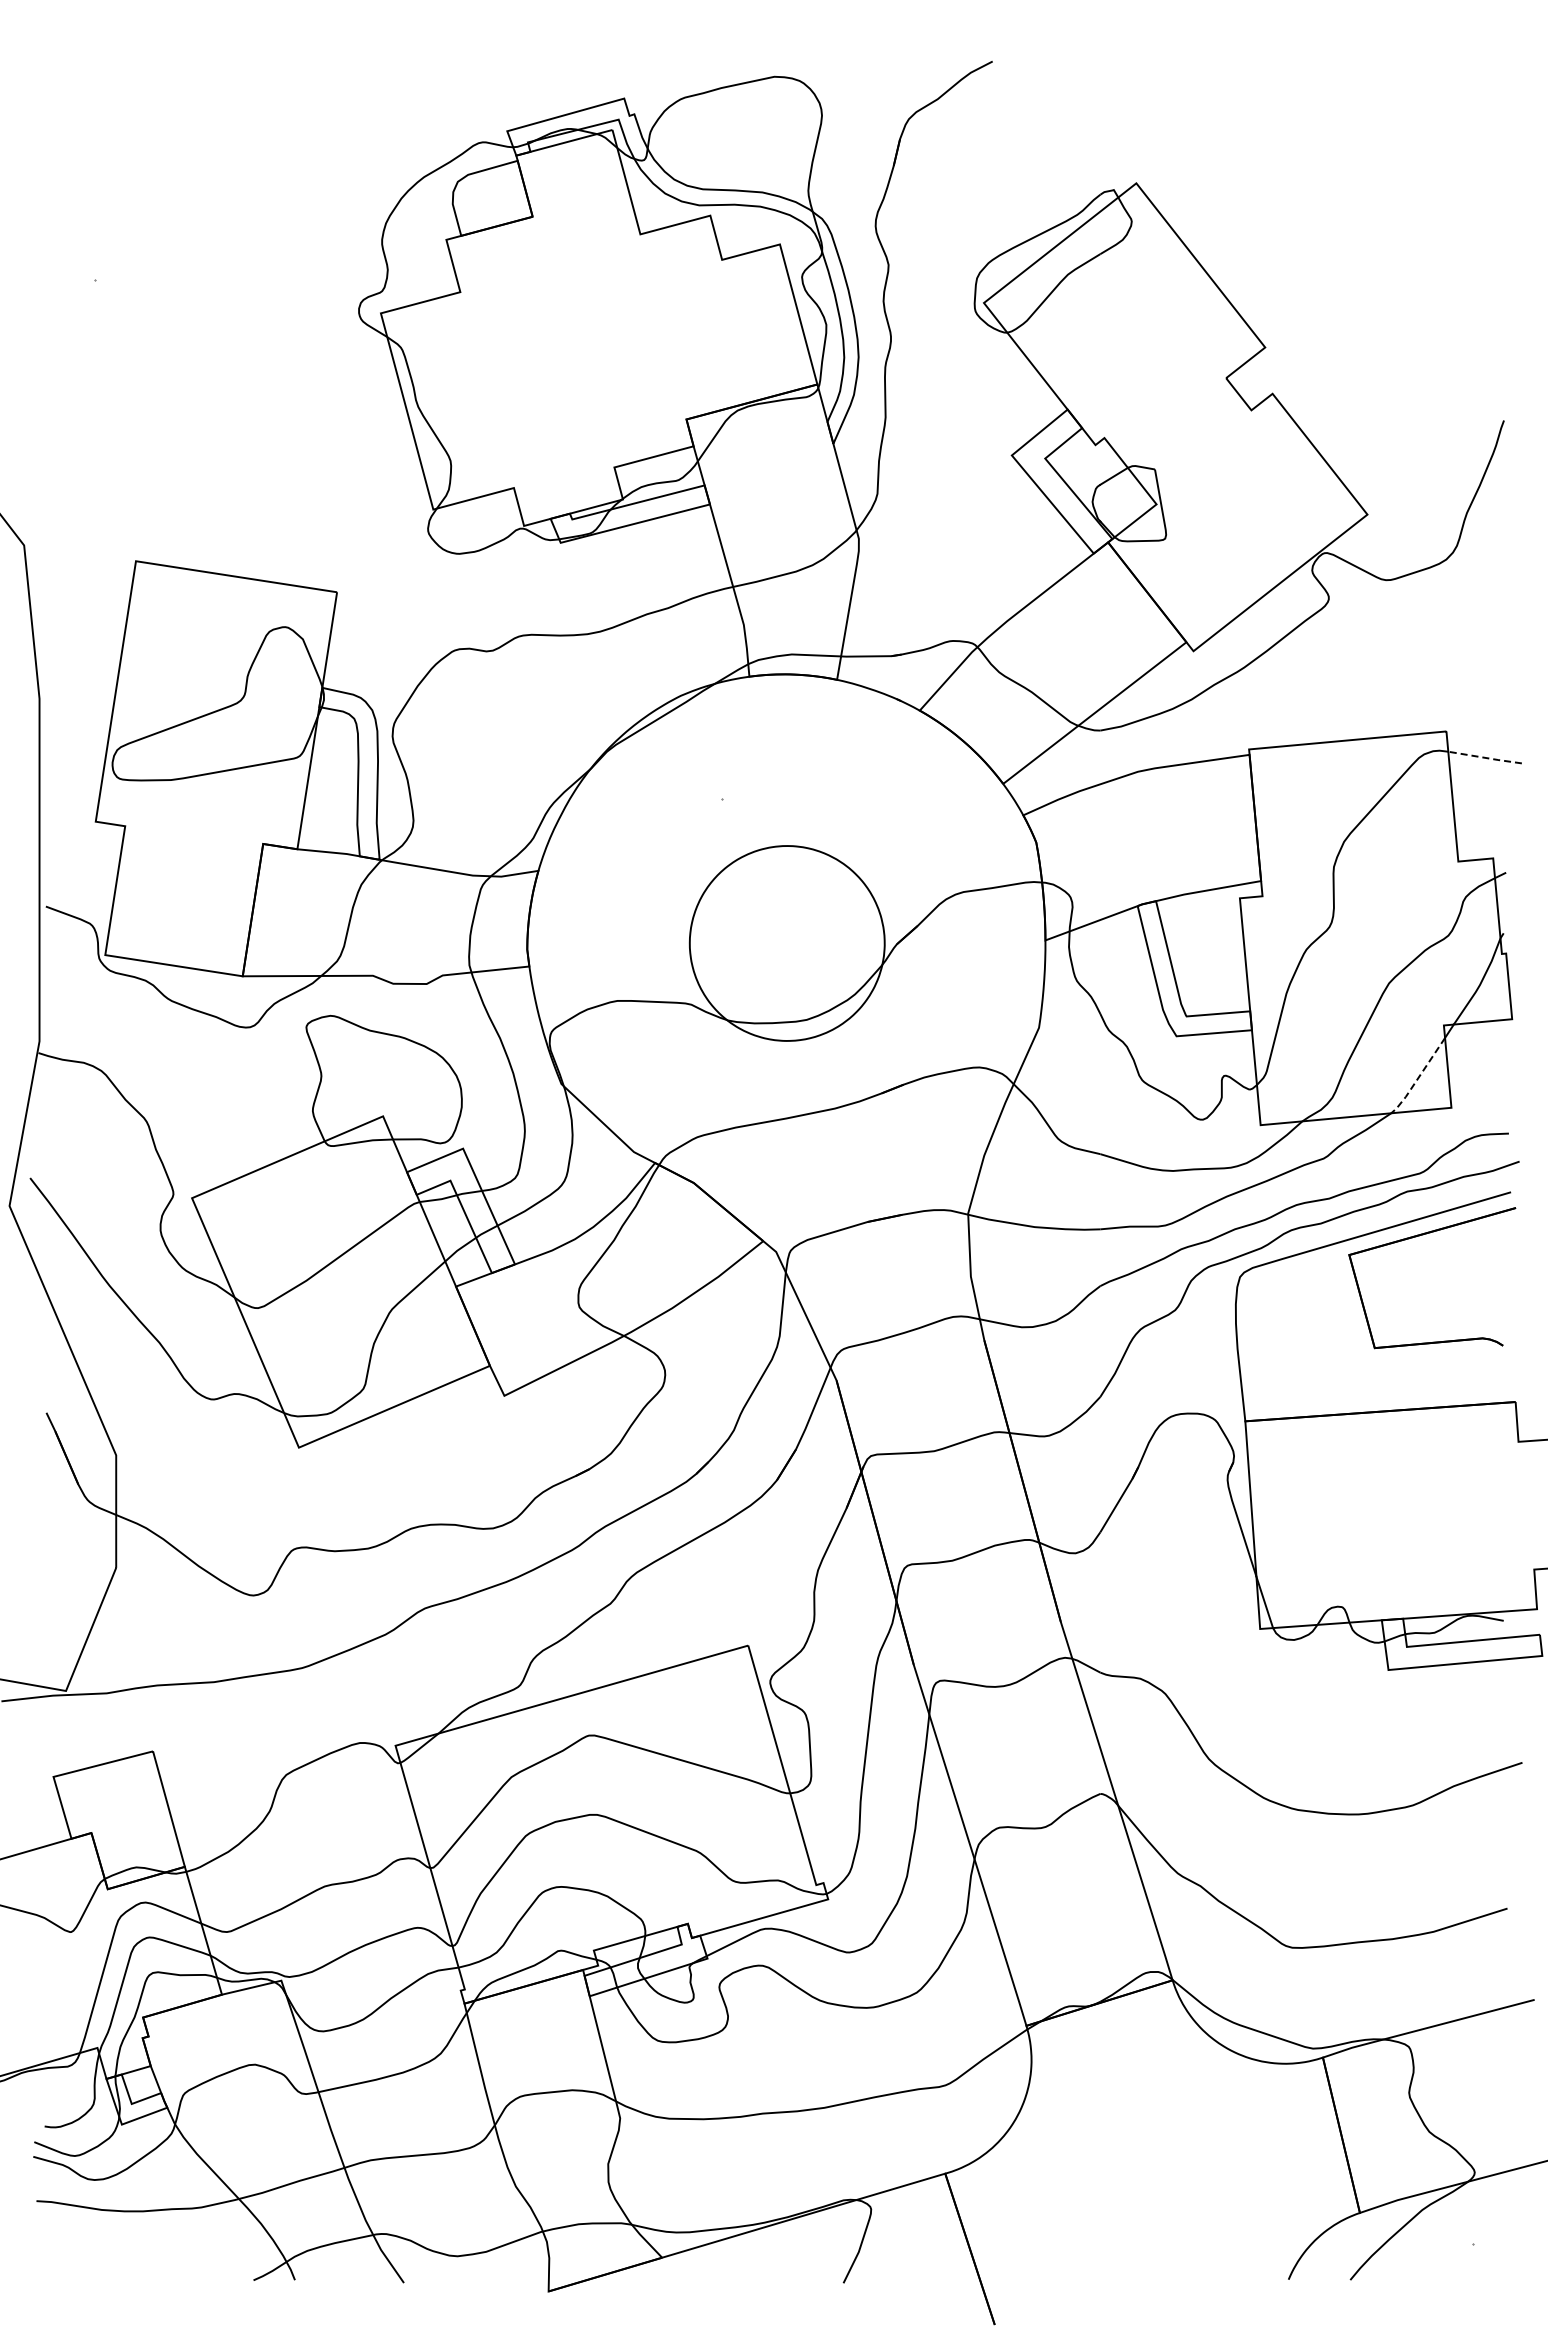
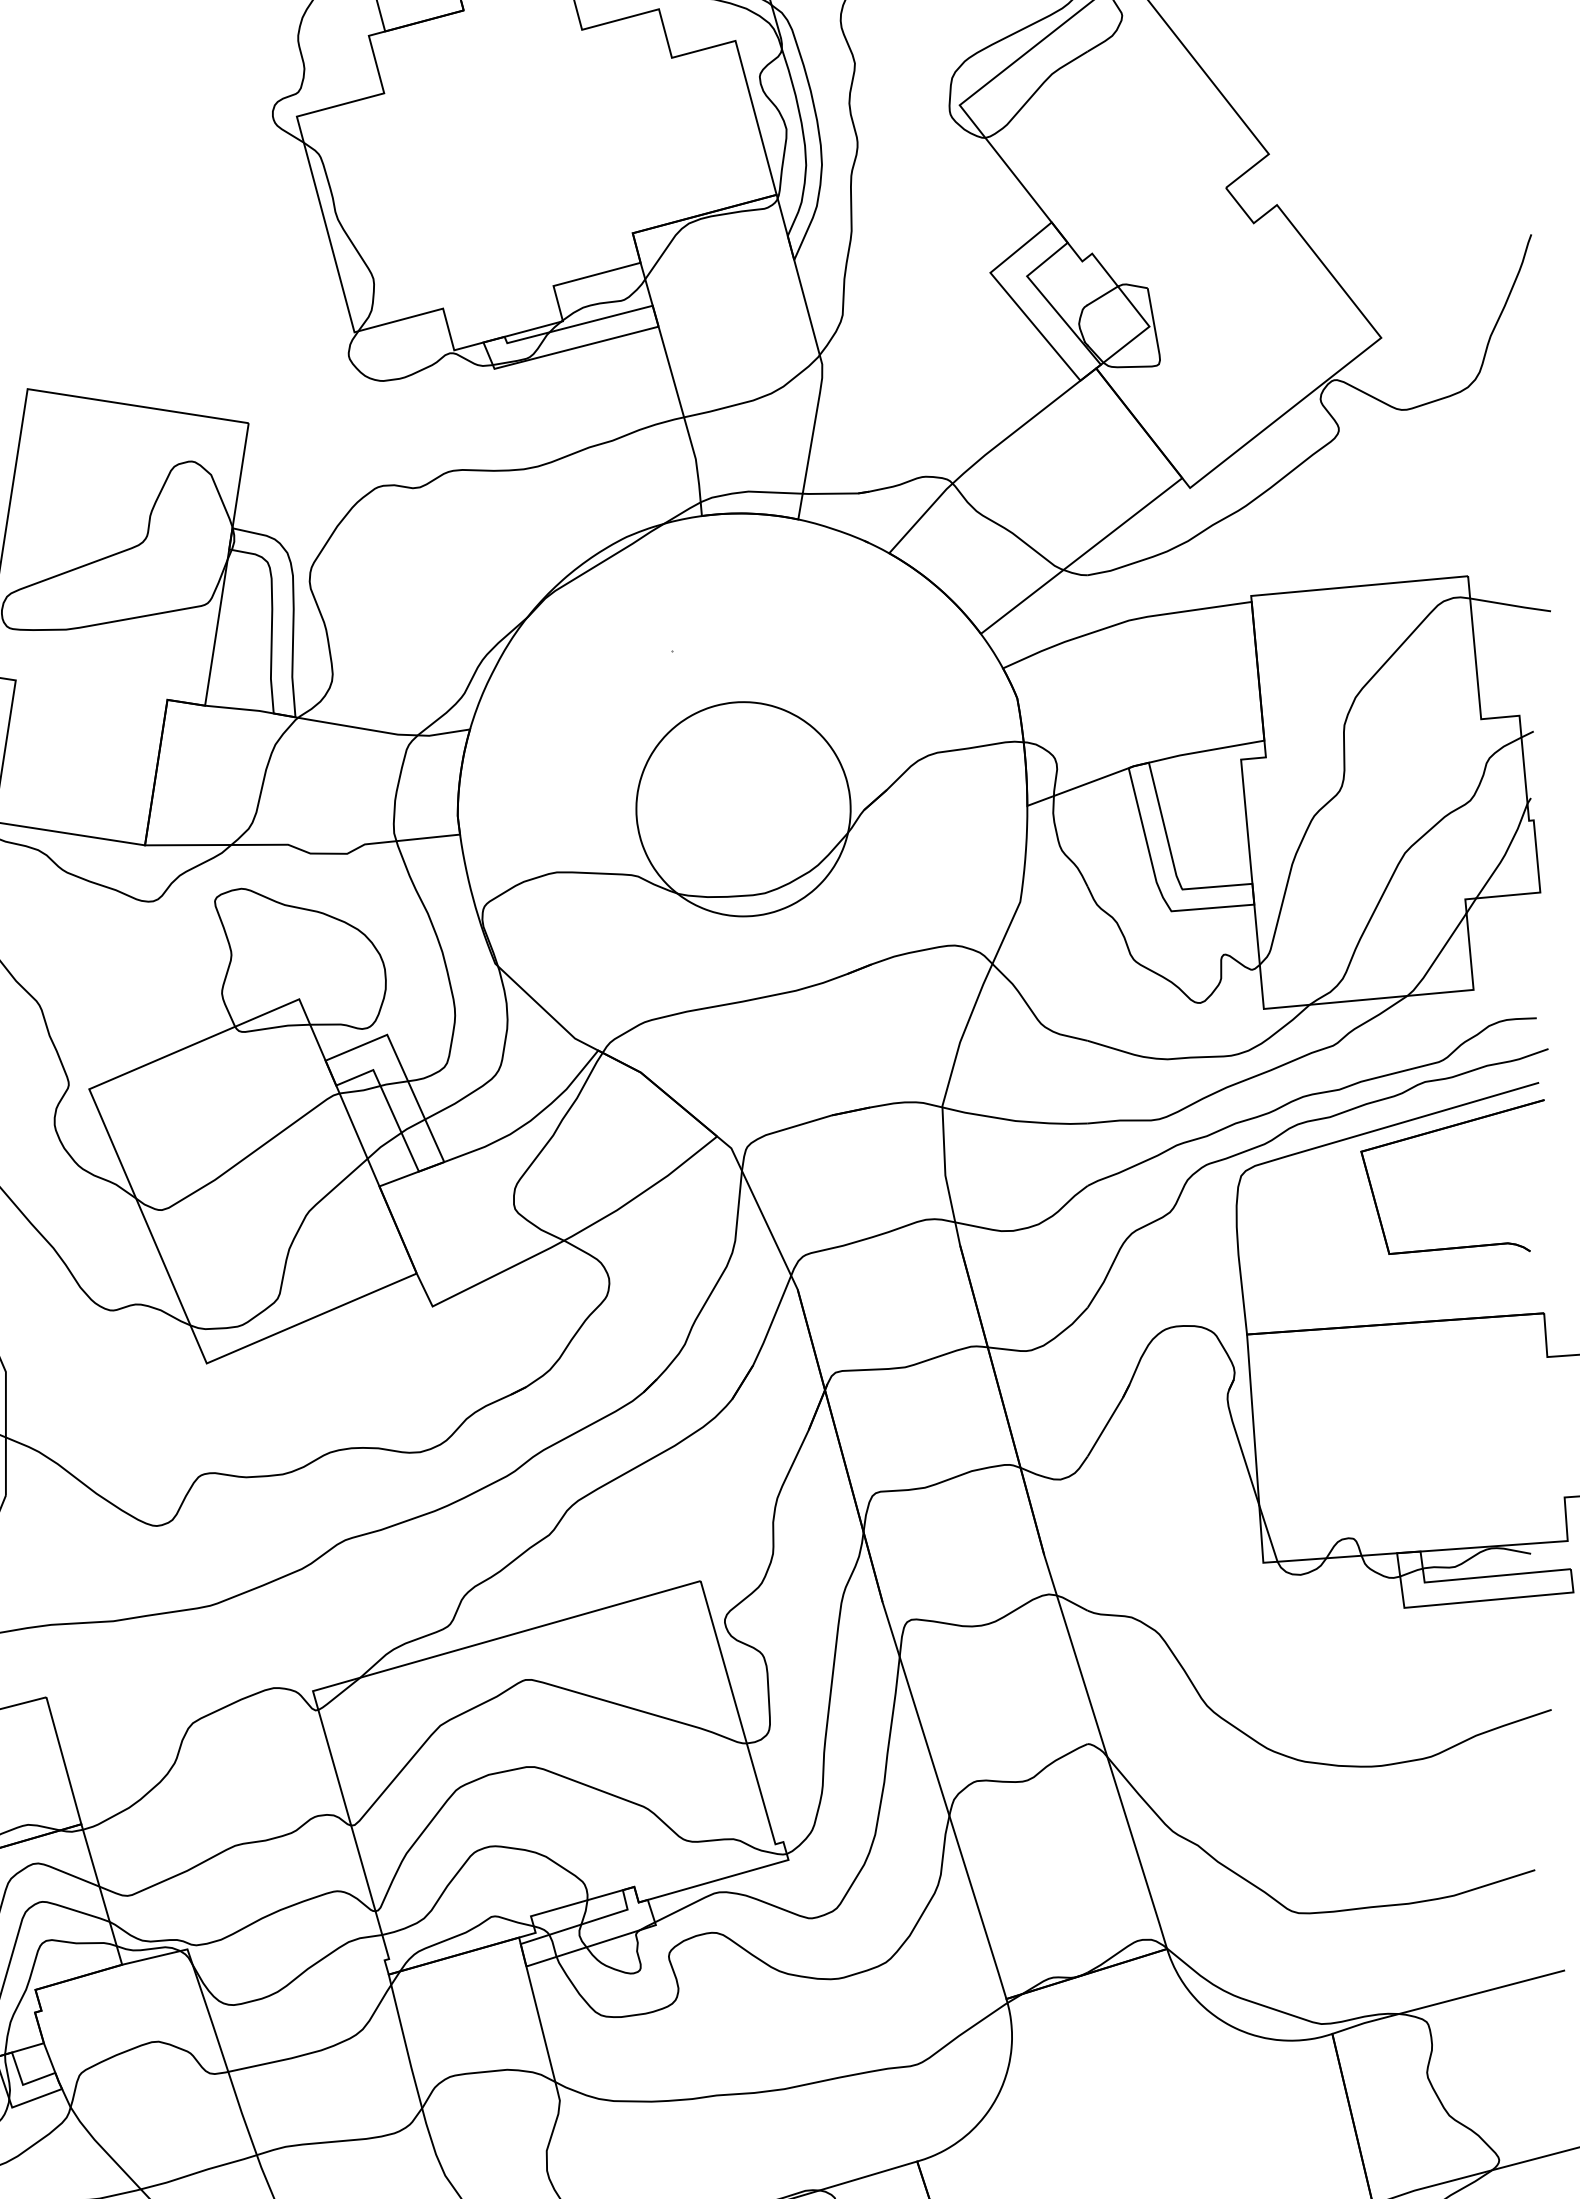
line: (1485, 757) -> (1511, 604), dashed -> solid
line: (1418, 1077) -> (1437, 956), dashed -> solid

